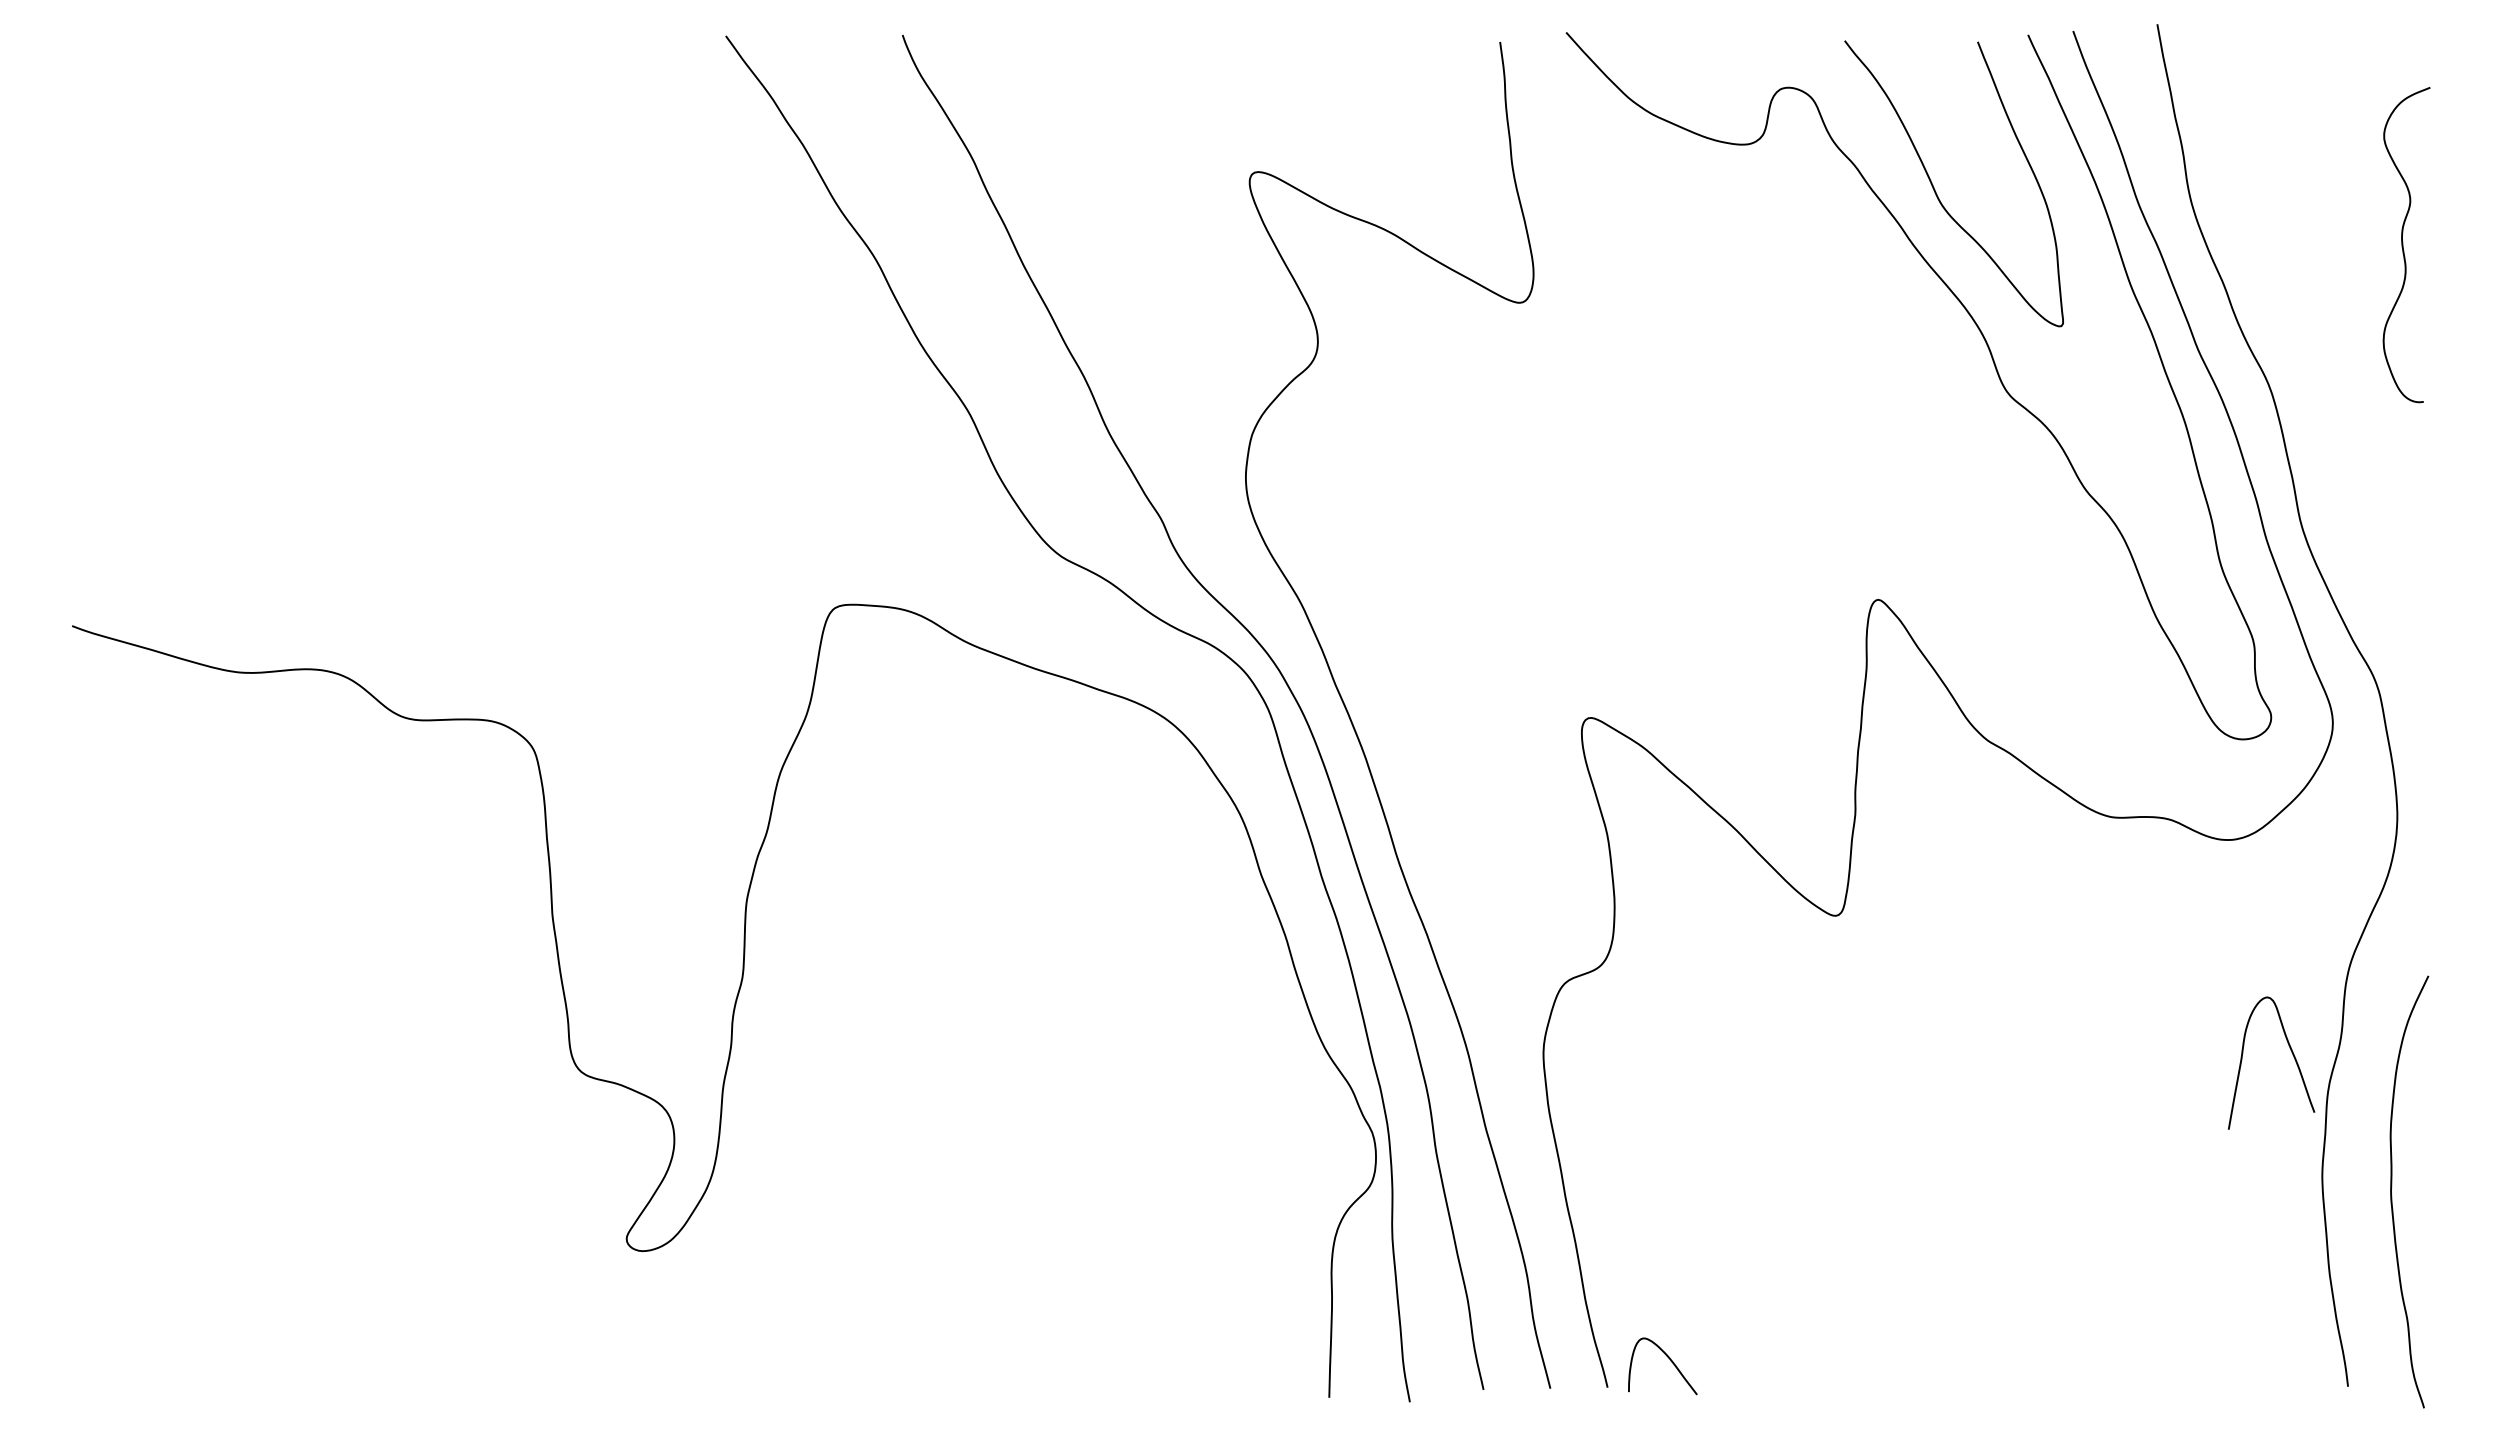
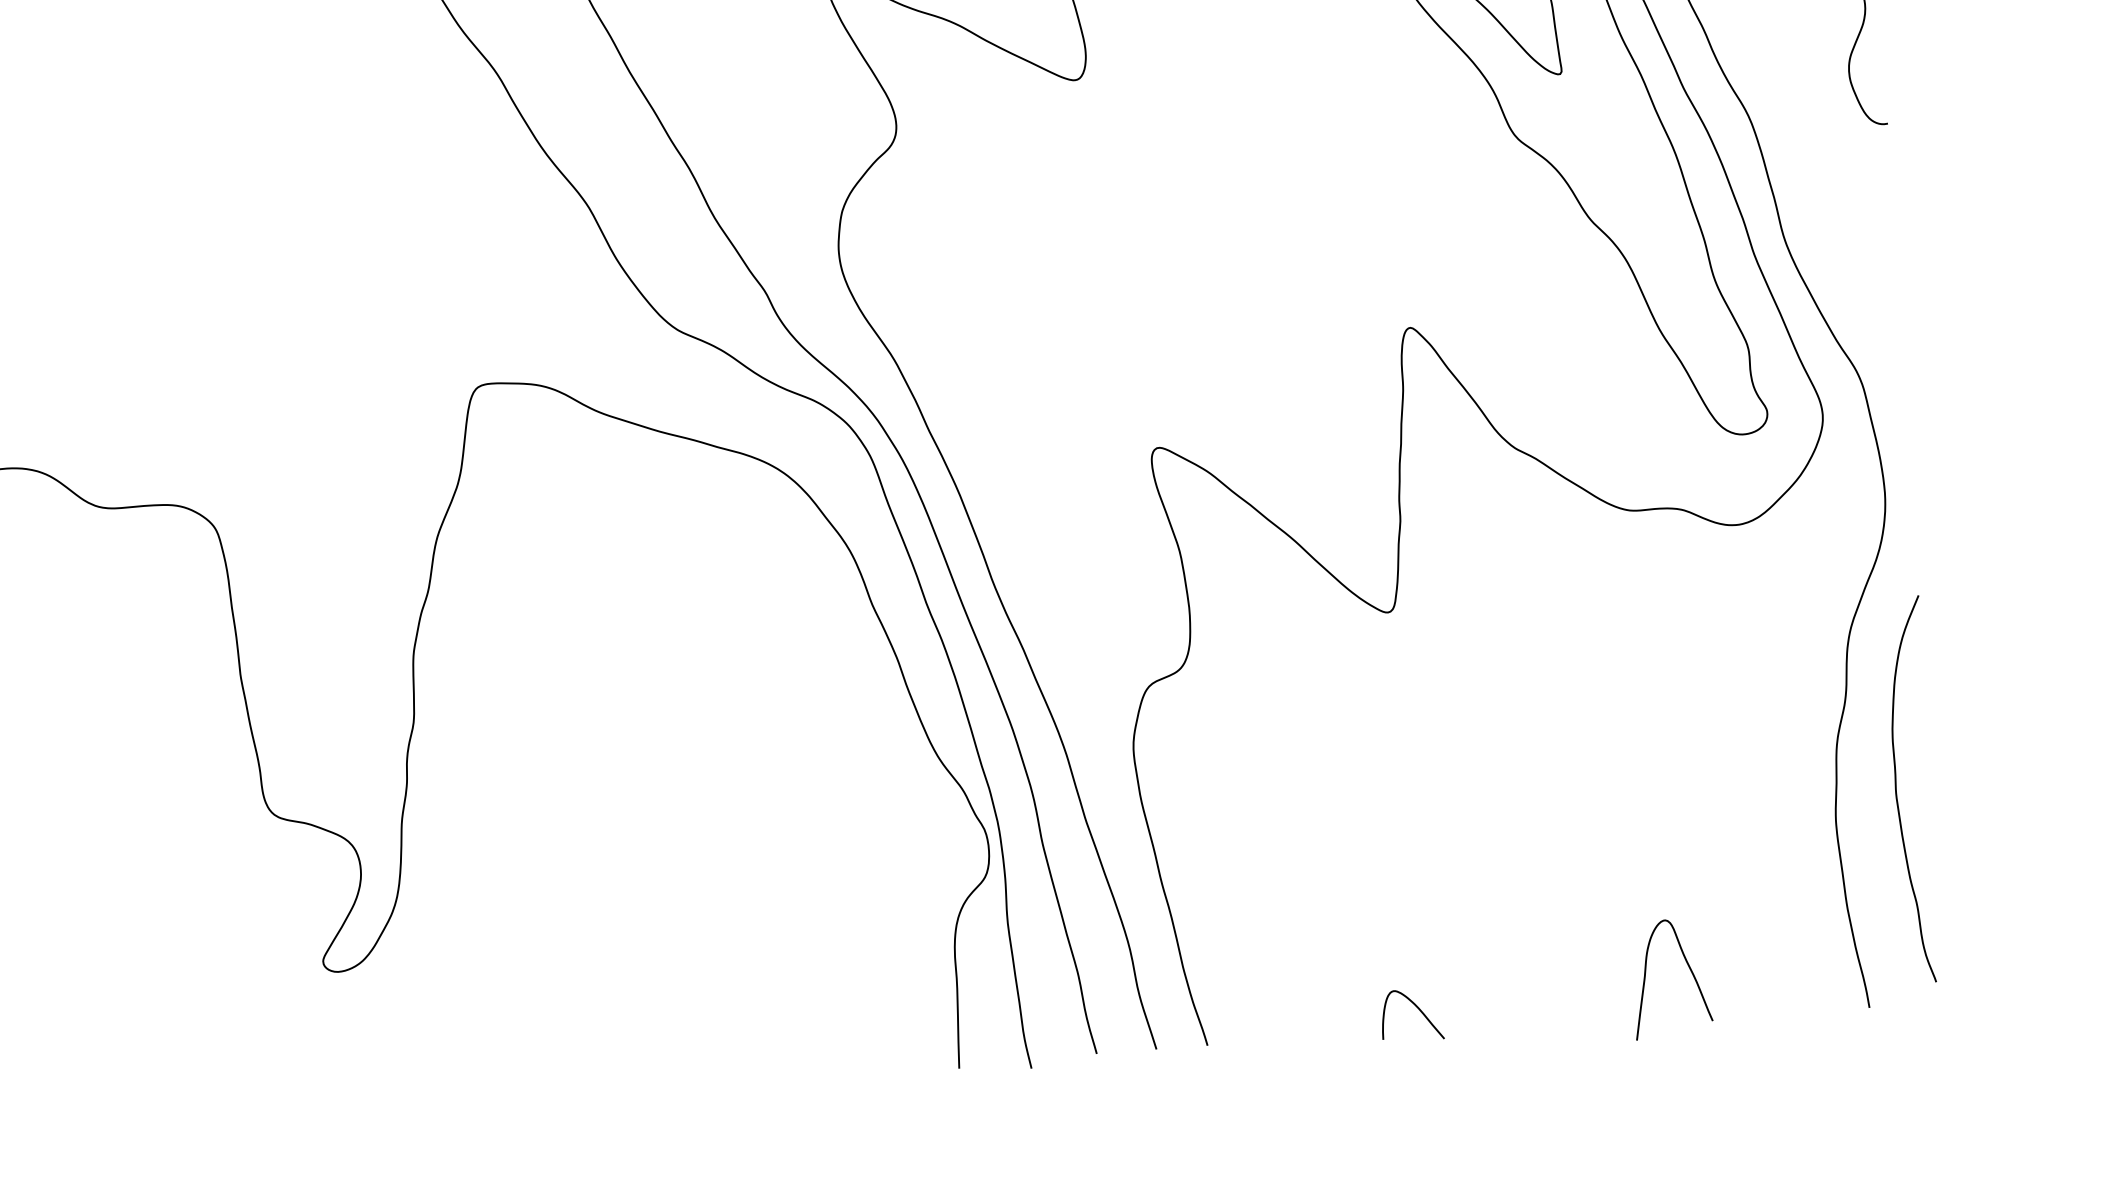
curve: (2292, 1055) -> (1690, 971), moved
curve: (2392, 1187) -> (1896, 786), moved
curve: (1670, 1361) -> (1418, 1010), moved

